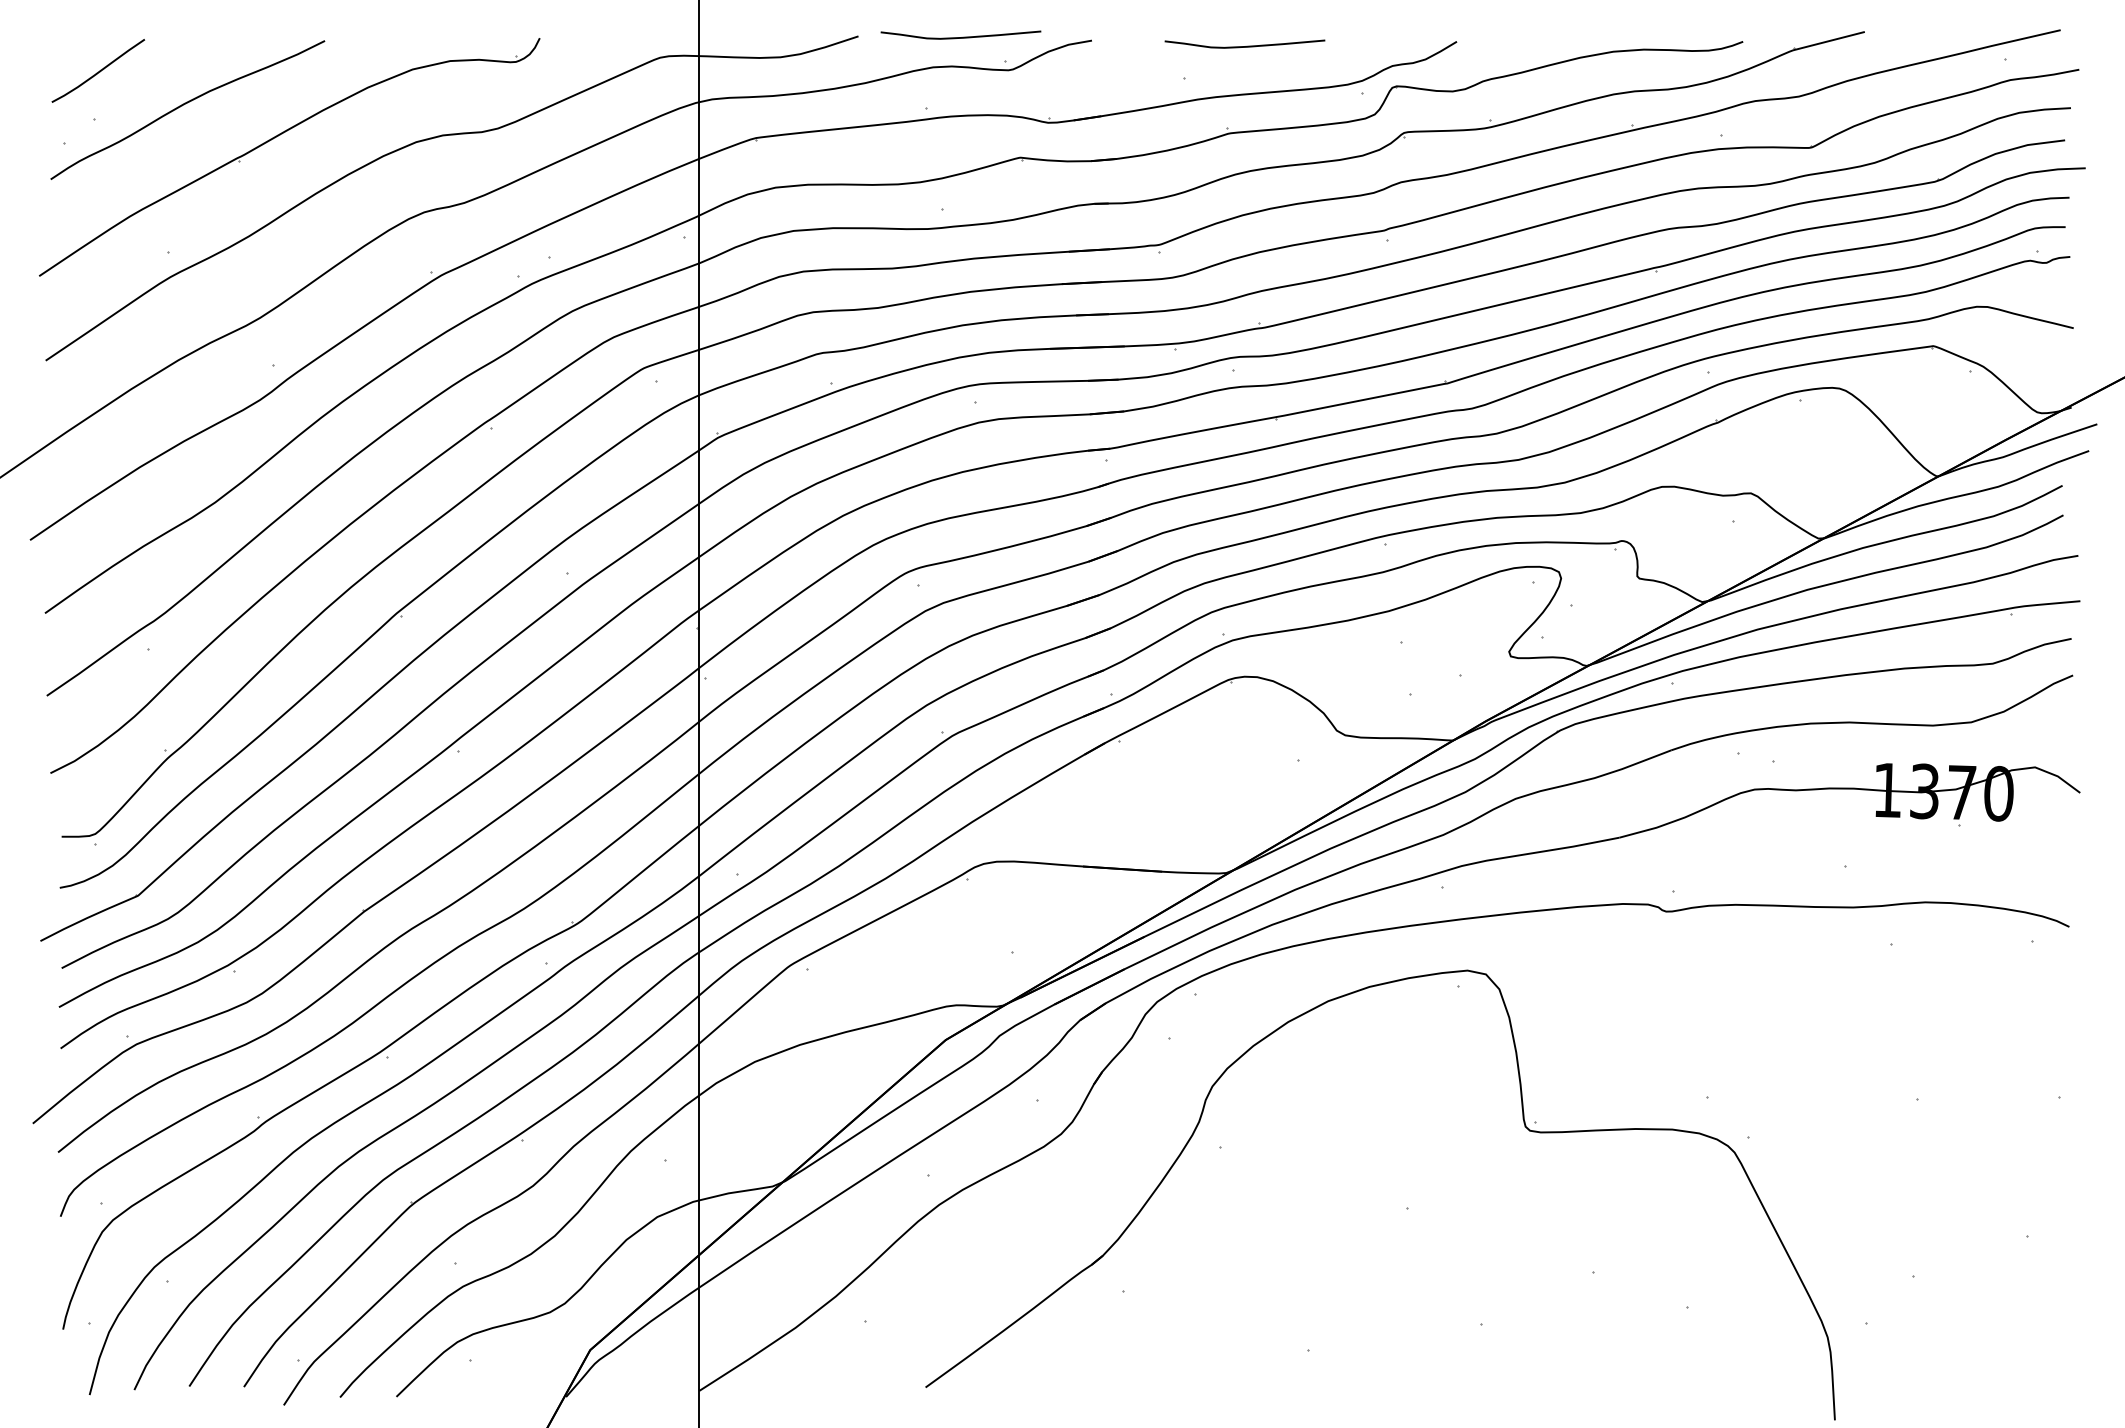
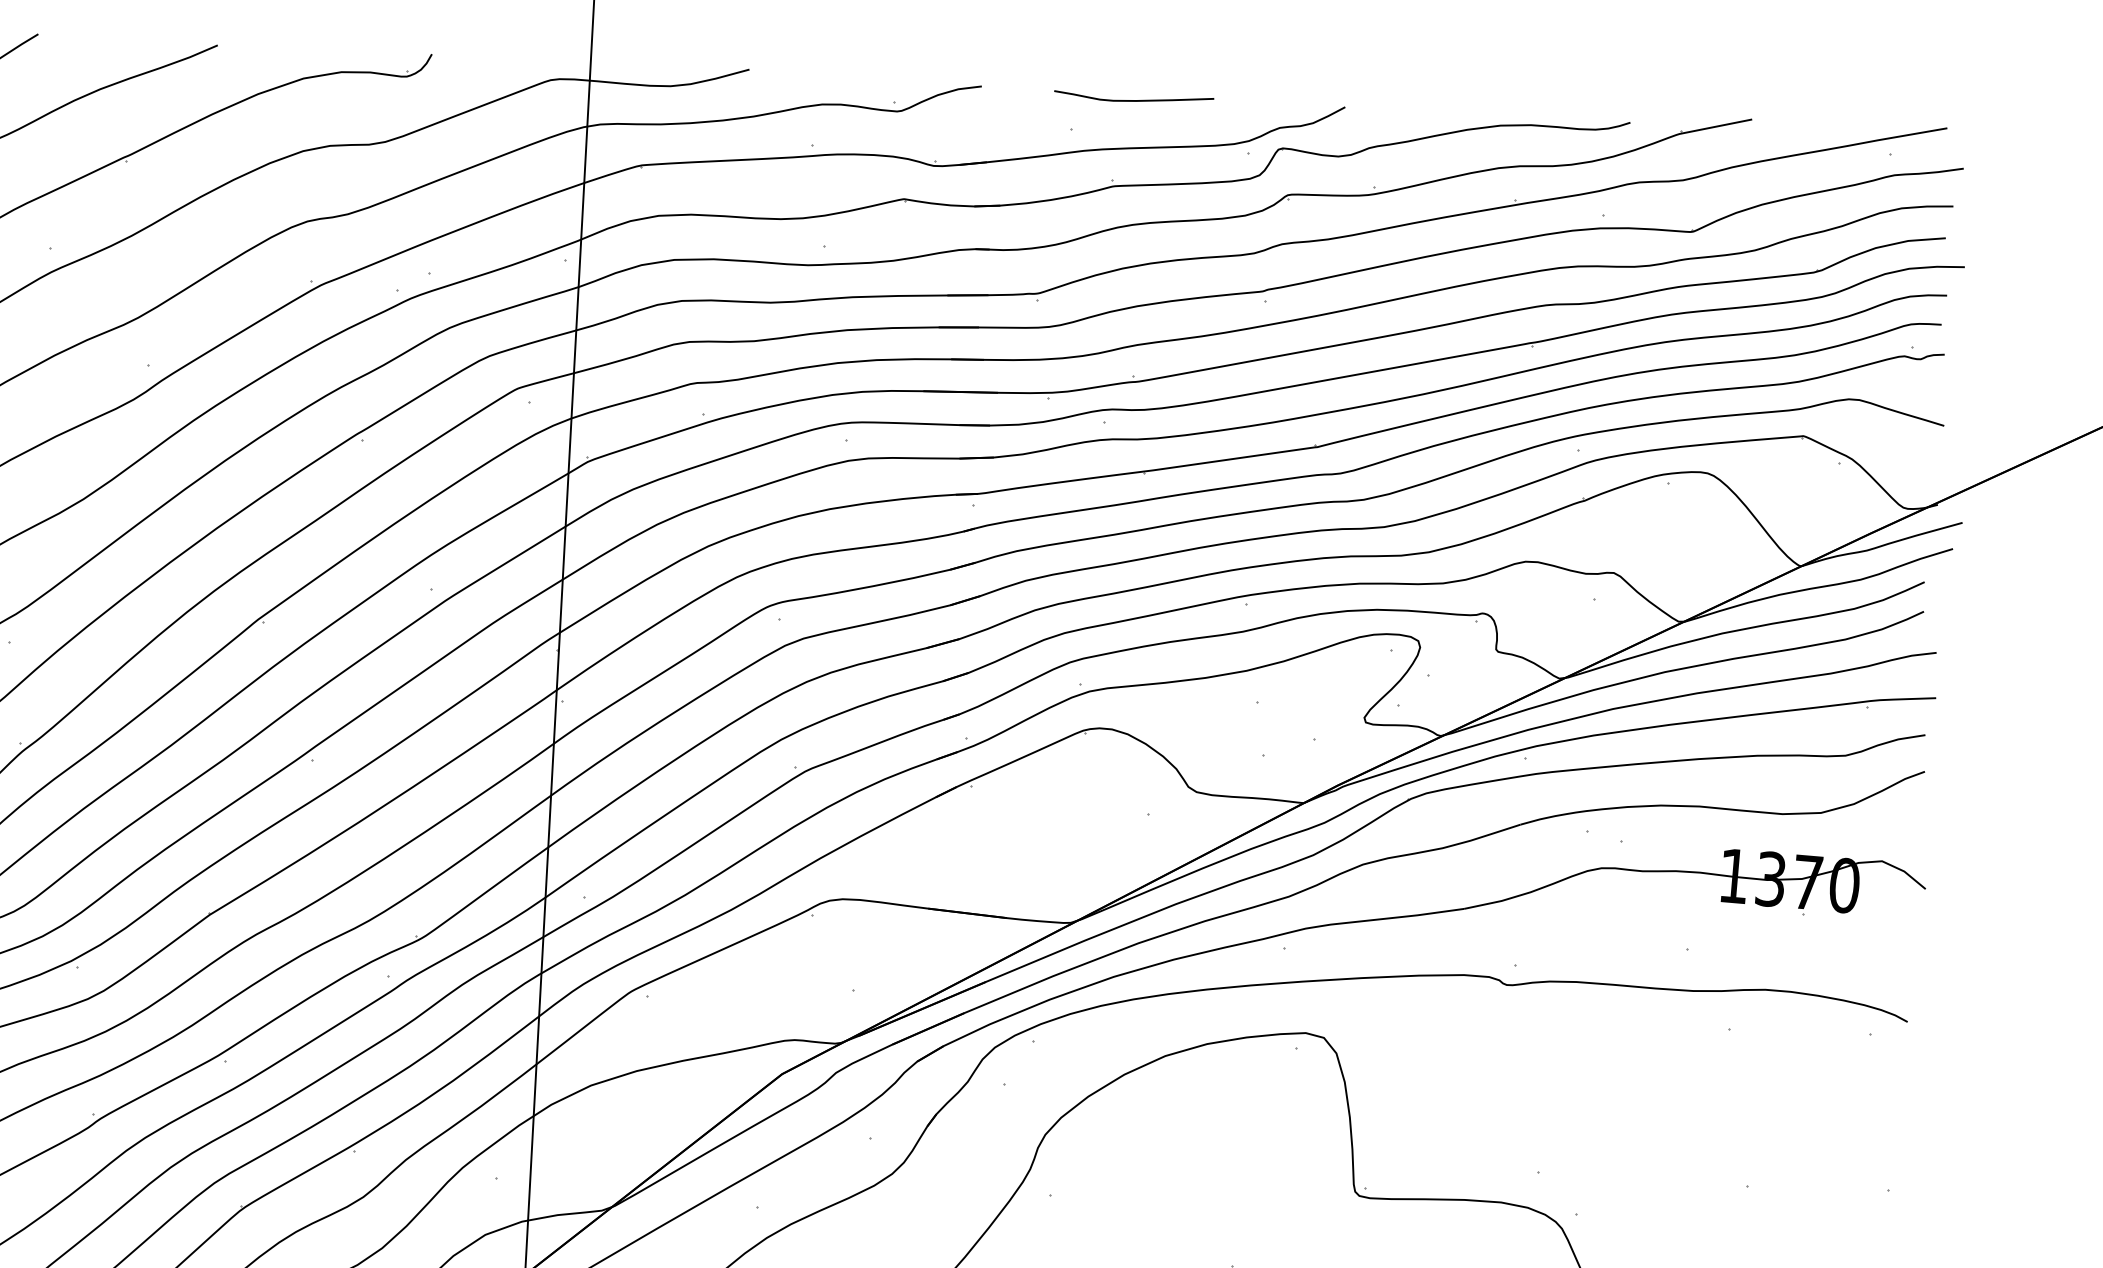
curve: (960, 37) -> (851, 76), removed

